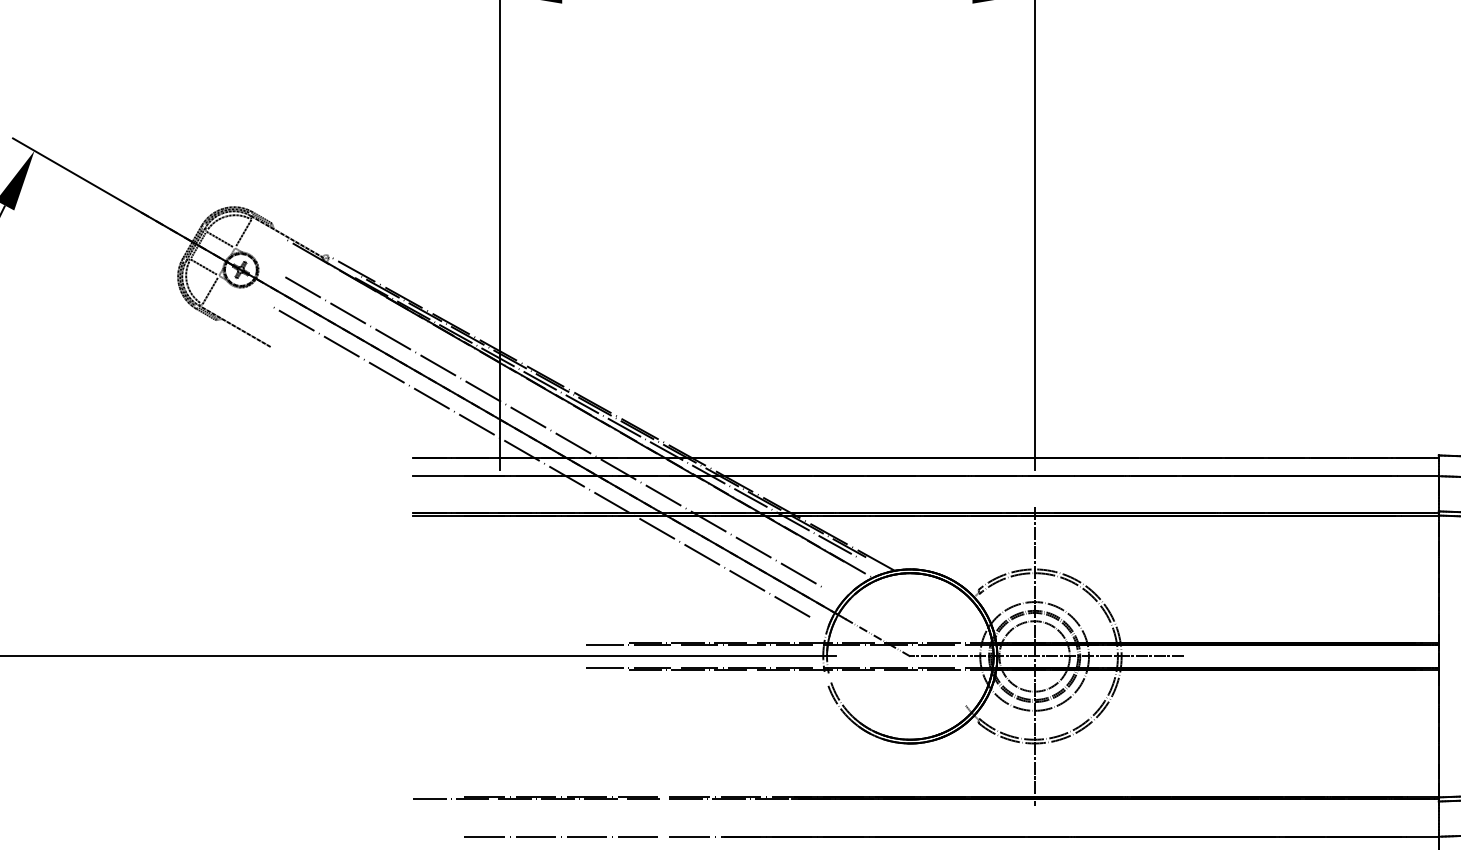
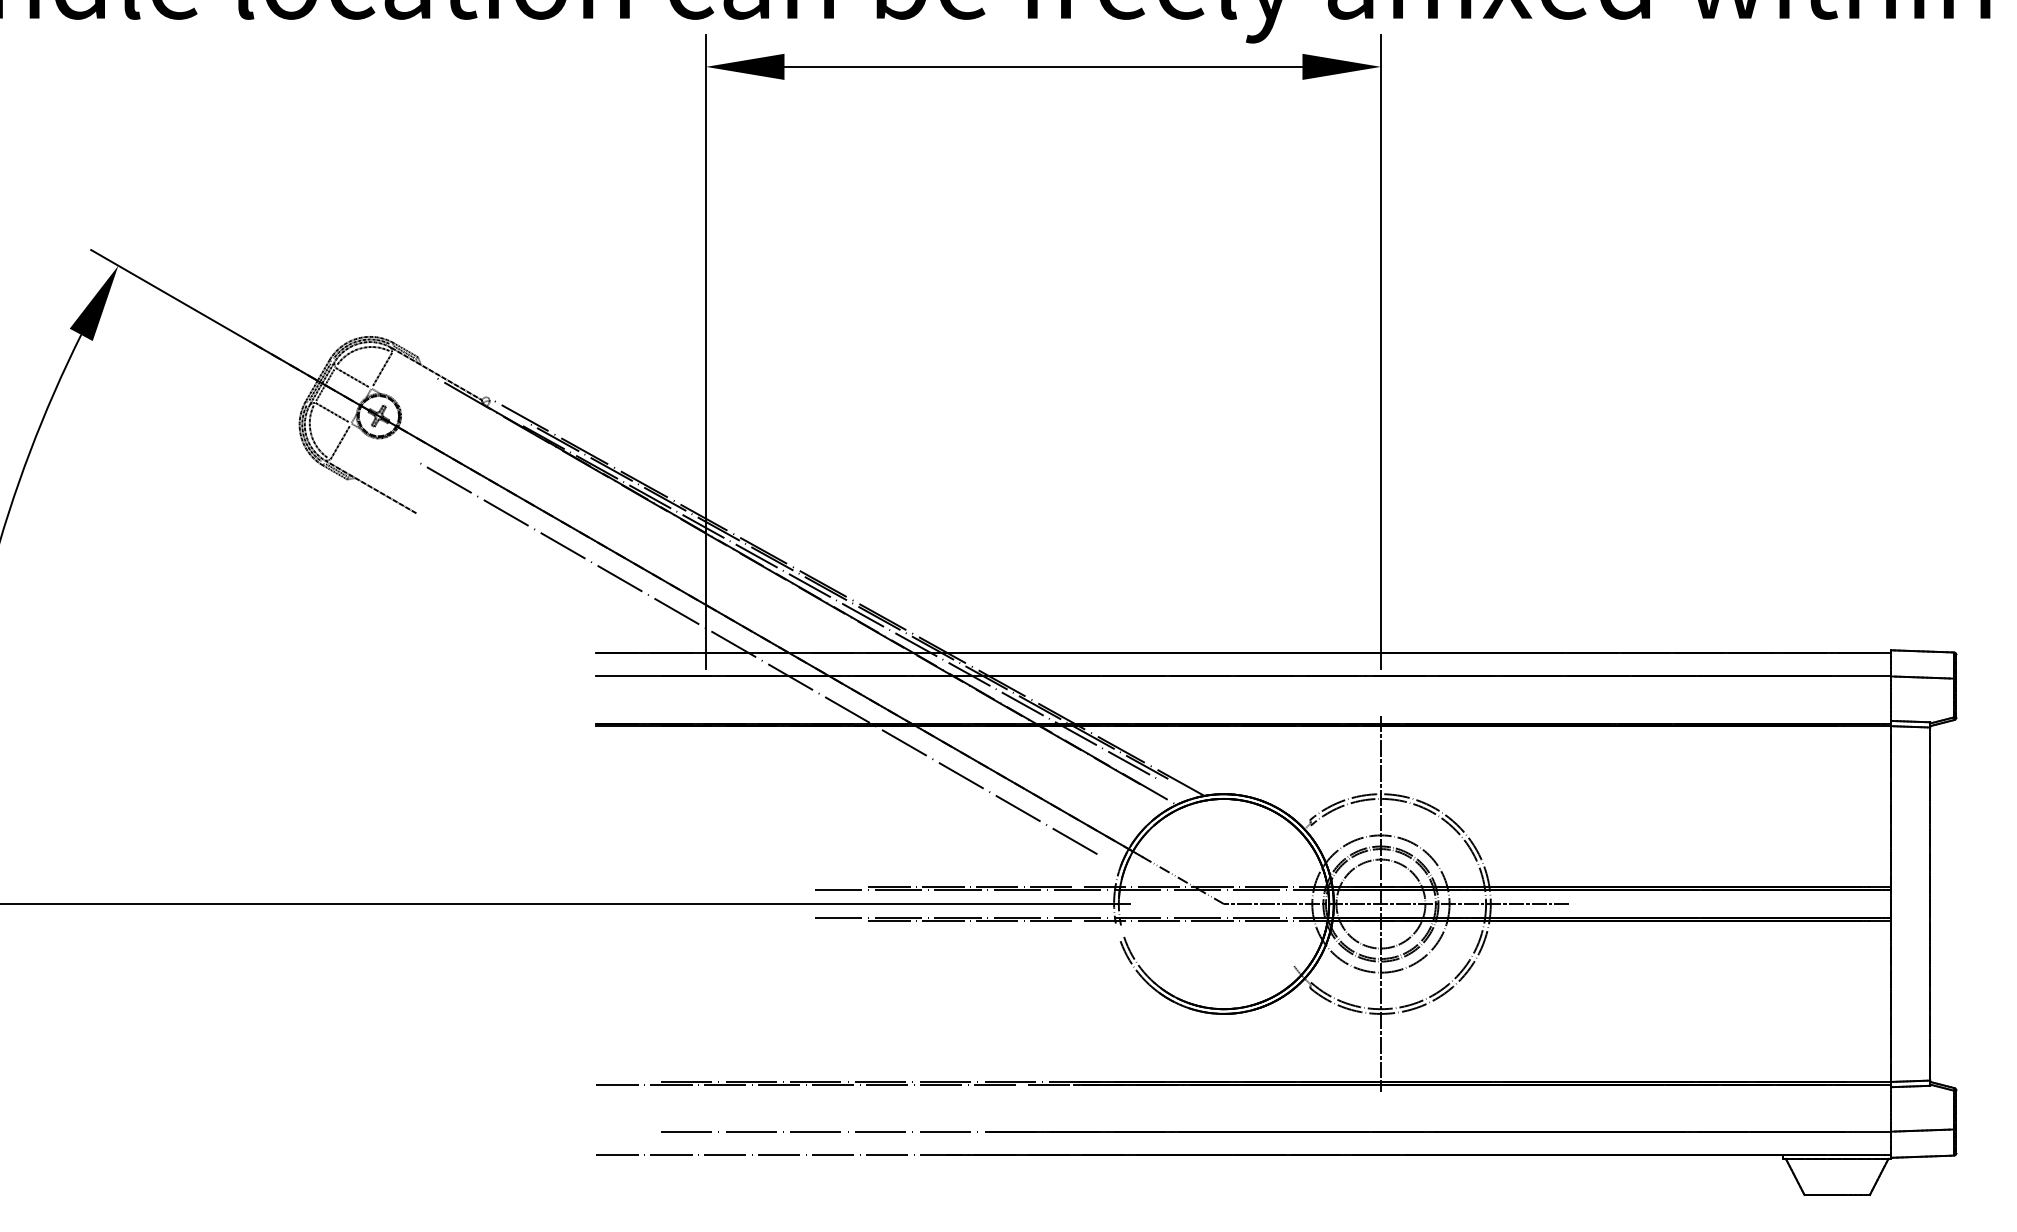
line: (555, 433) -> (776, 622), removed

